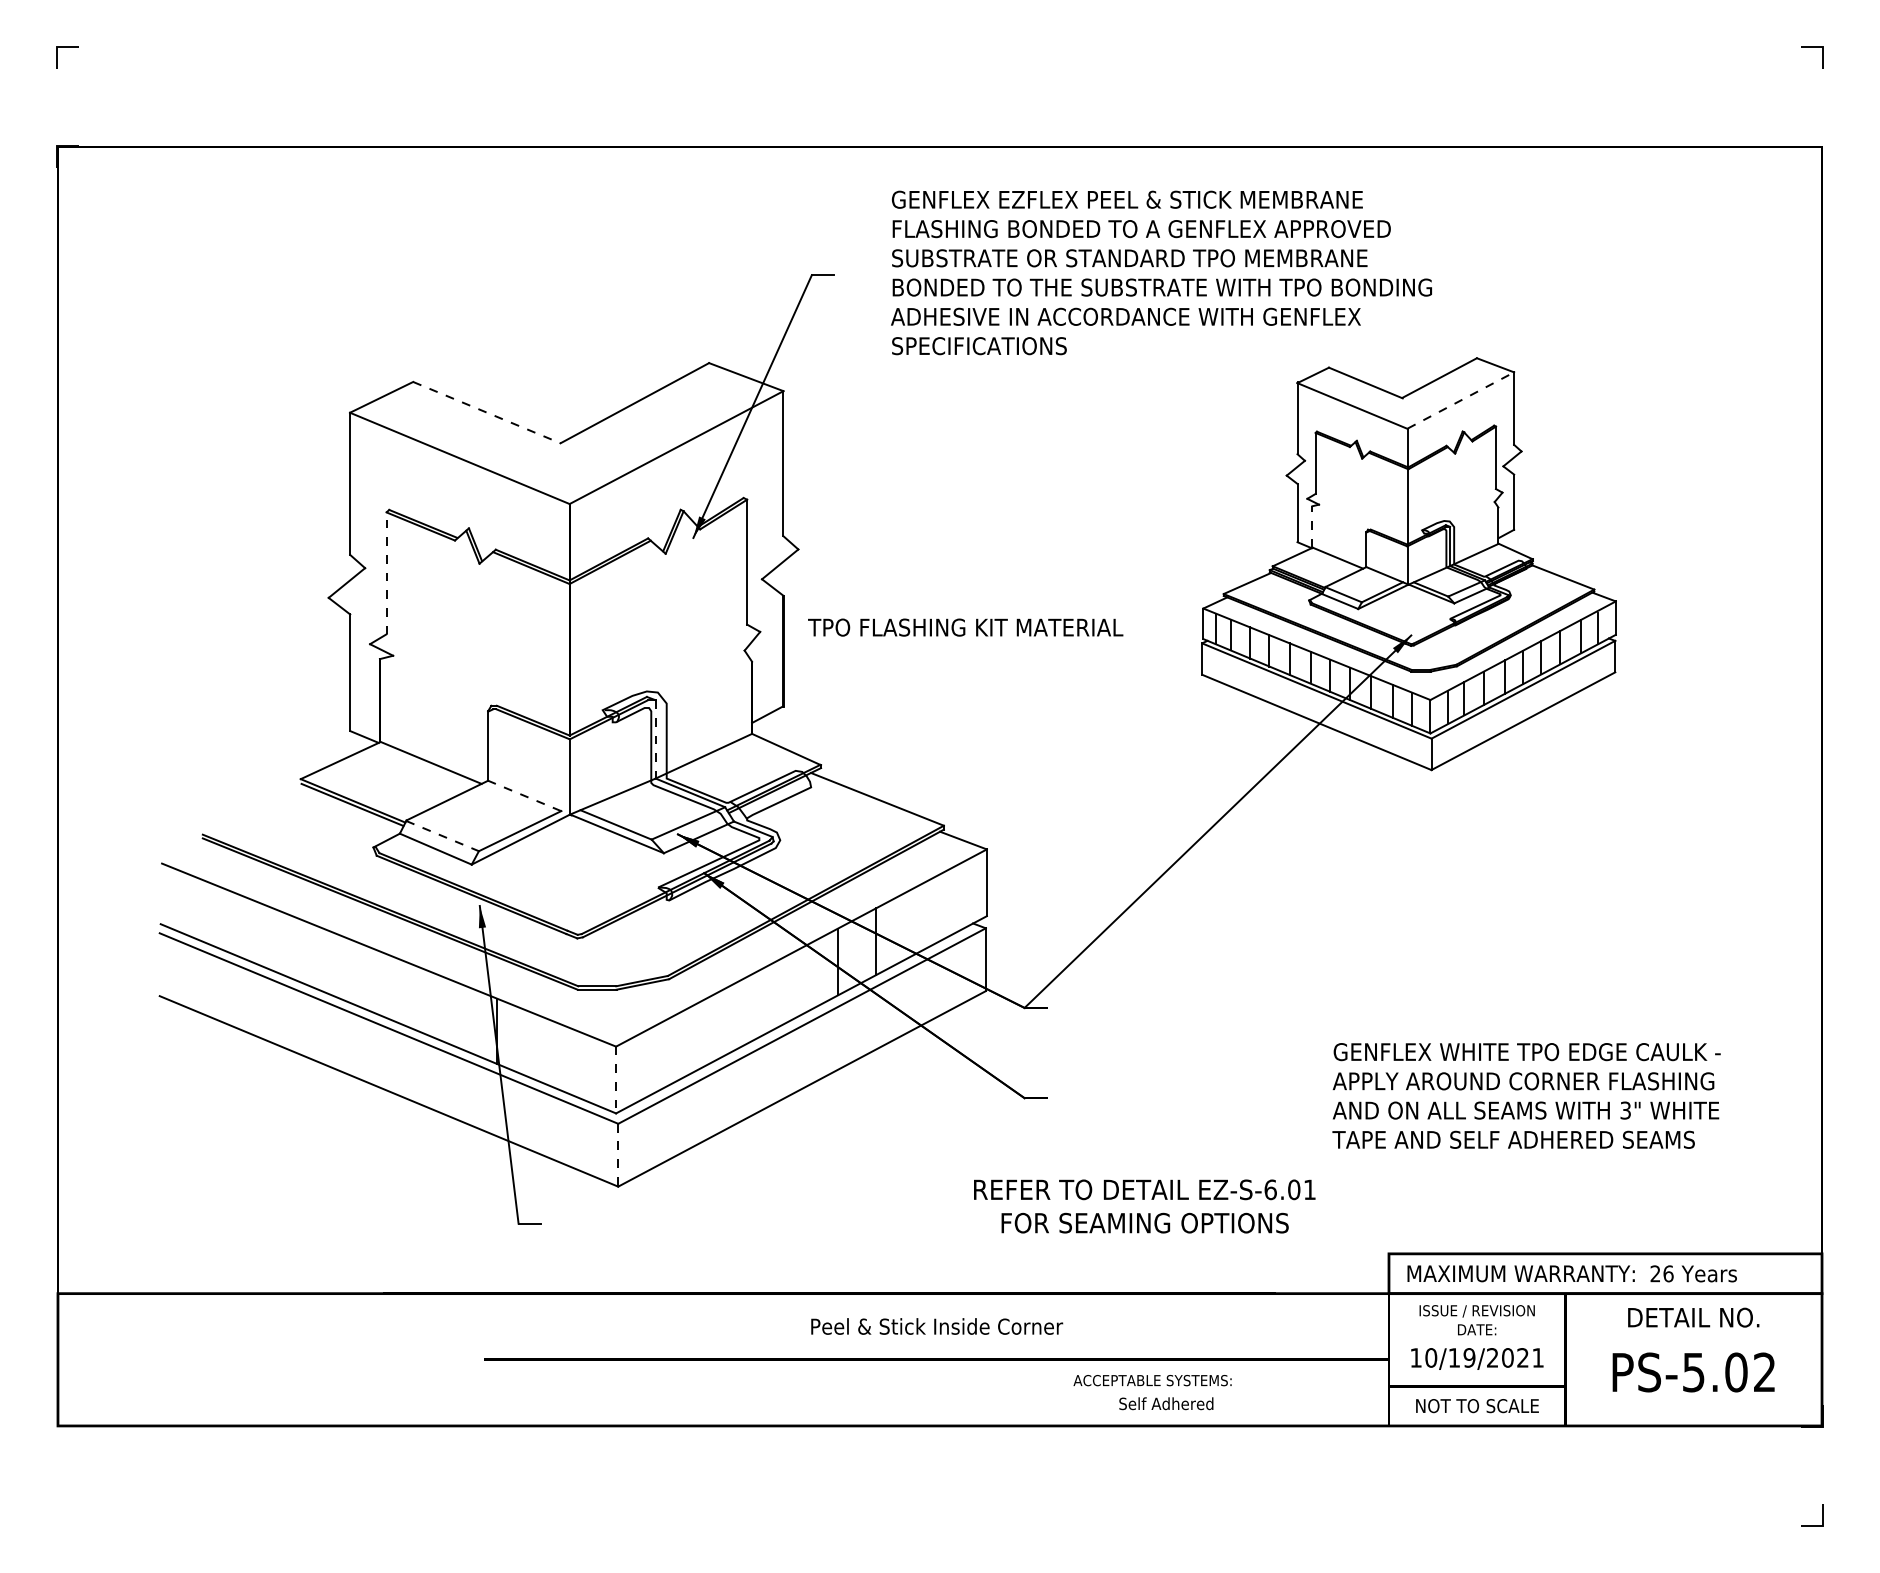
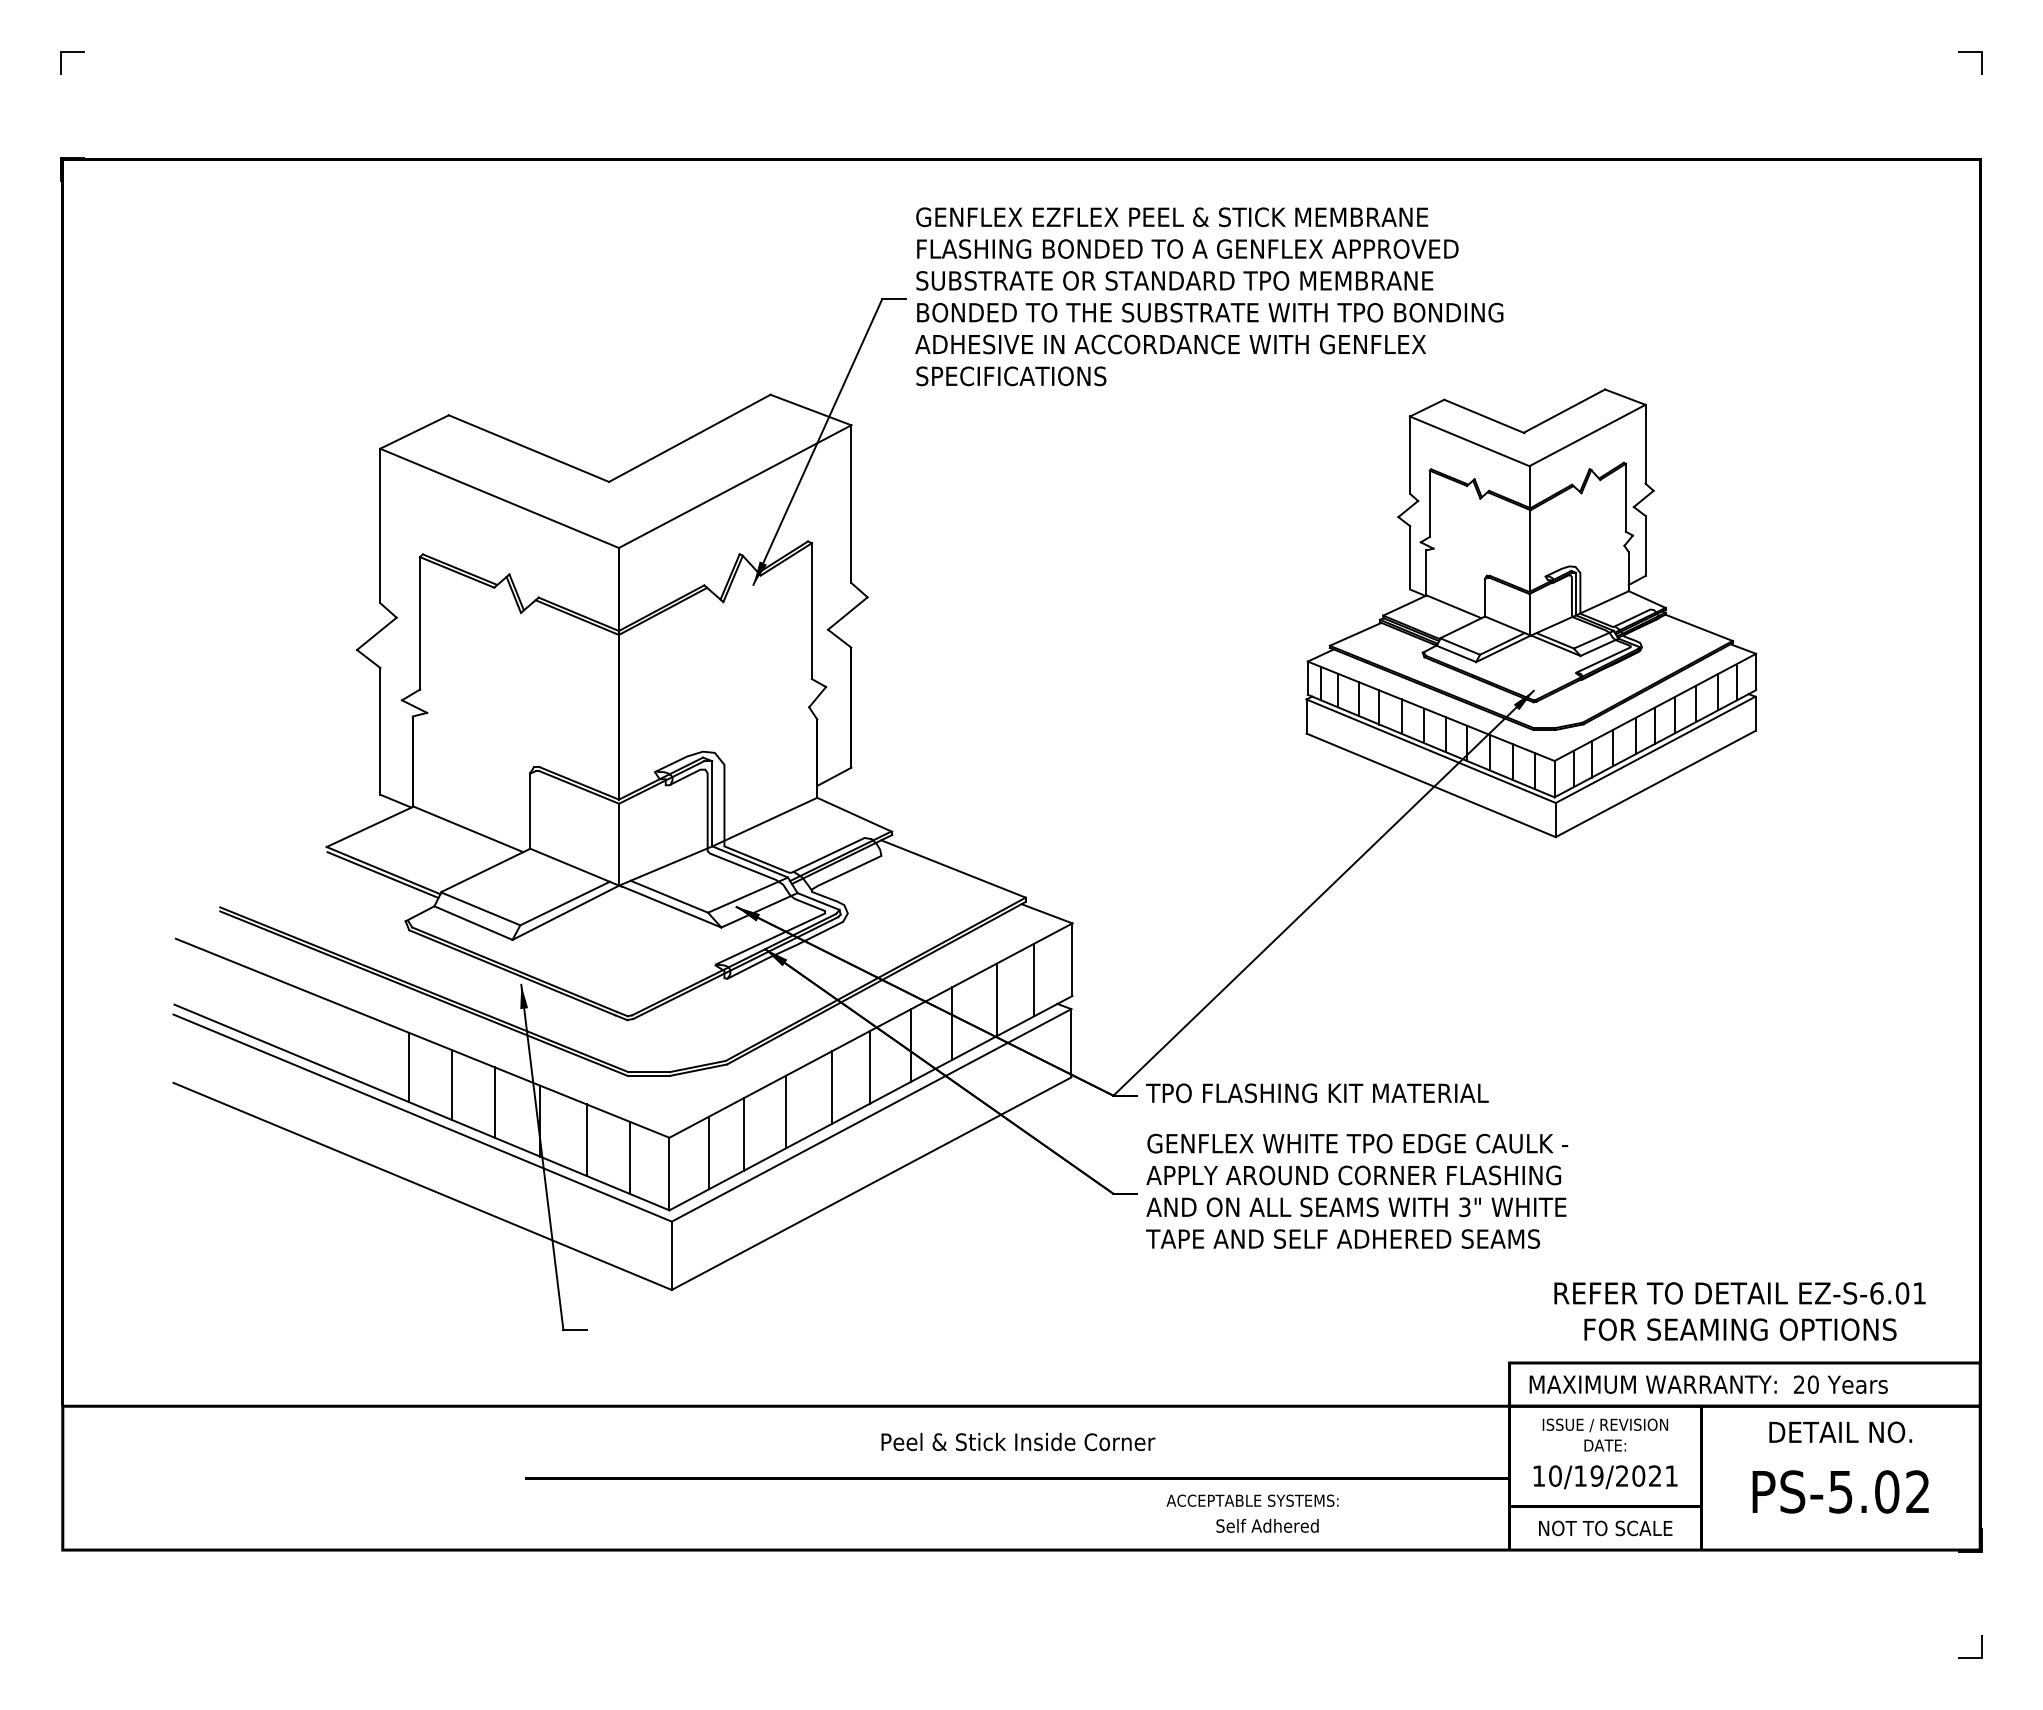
text: (1161, 272) -> (1209, 296), moved
line: (1461, 400) -> (1588, 435), dashed -> solid
line: (487, 412) -> (529, 448), dashed -> solid
line: (1312, 526) -> (1426, 572), dashed -> solid
line: (386, 572) -> (419, 622), dashed -> solid
text: (965, 627) -> (1317, 1093), moved
line: (655, 739) -> (712, 803), dashed -> solid
line: (529, 798) -> (575, 867), dashed -> solid
line: (442, 835) -> (480, 908), dashed -> solid
line: (951, 901) -> (1034, 979), added
line: (917, 919) -> (996, 999), added
line: (801, 981) -> (870, 1066), added
line: (376, 982) -> (408, 1067), added
line: (415, 997) -> (451, 1084), added
line: (766, 1000) -> (832, 1087), added
line: (456, 1014) -> (495, 1102), added
line: (722, 1022) -> (785, 1111), added
line: (684, 1043) -> (743, 1134), added
line: (539, 1049) -> (586, 1140), added
line: (652, 1060) -> (708, 1152), added
line: (579, 1064) -> (629, 1157), added
line: (616, 1080) -> (669, 1174), dashed -> solid
text: (1526, 1095) -> (1357, 1190), moved
line: (617, 1155) -> (671, 1256), dashed -> solid
text: (1144, 1206) -> (1739, 1311), moved
text: (1668, 1273) -> (1813, 1384), 26 -> 20

